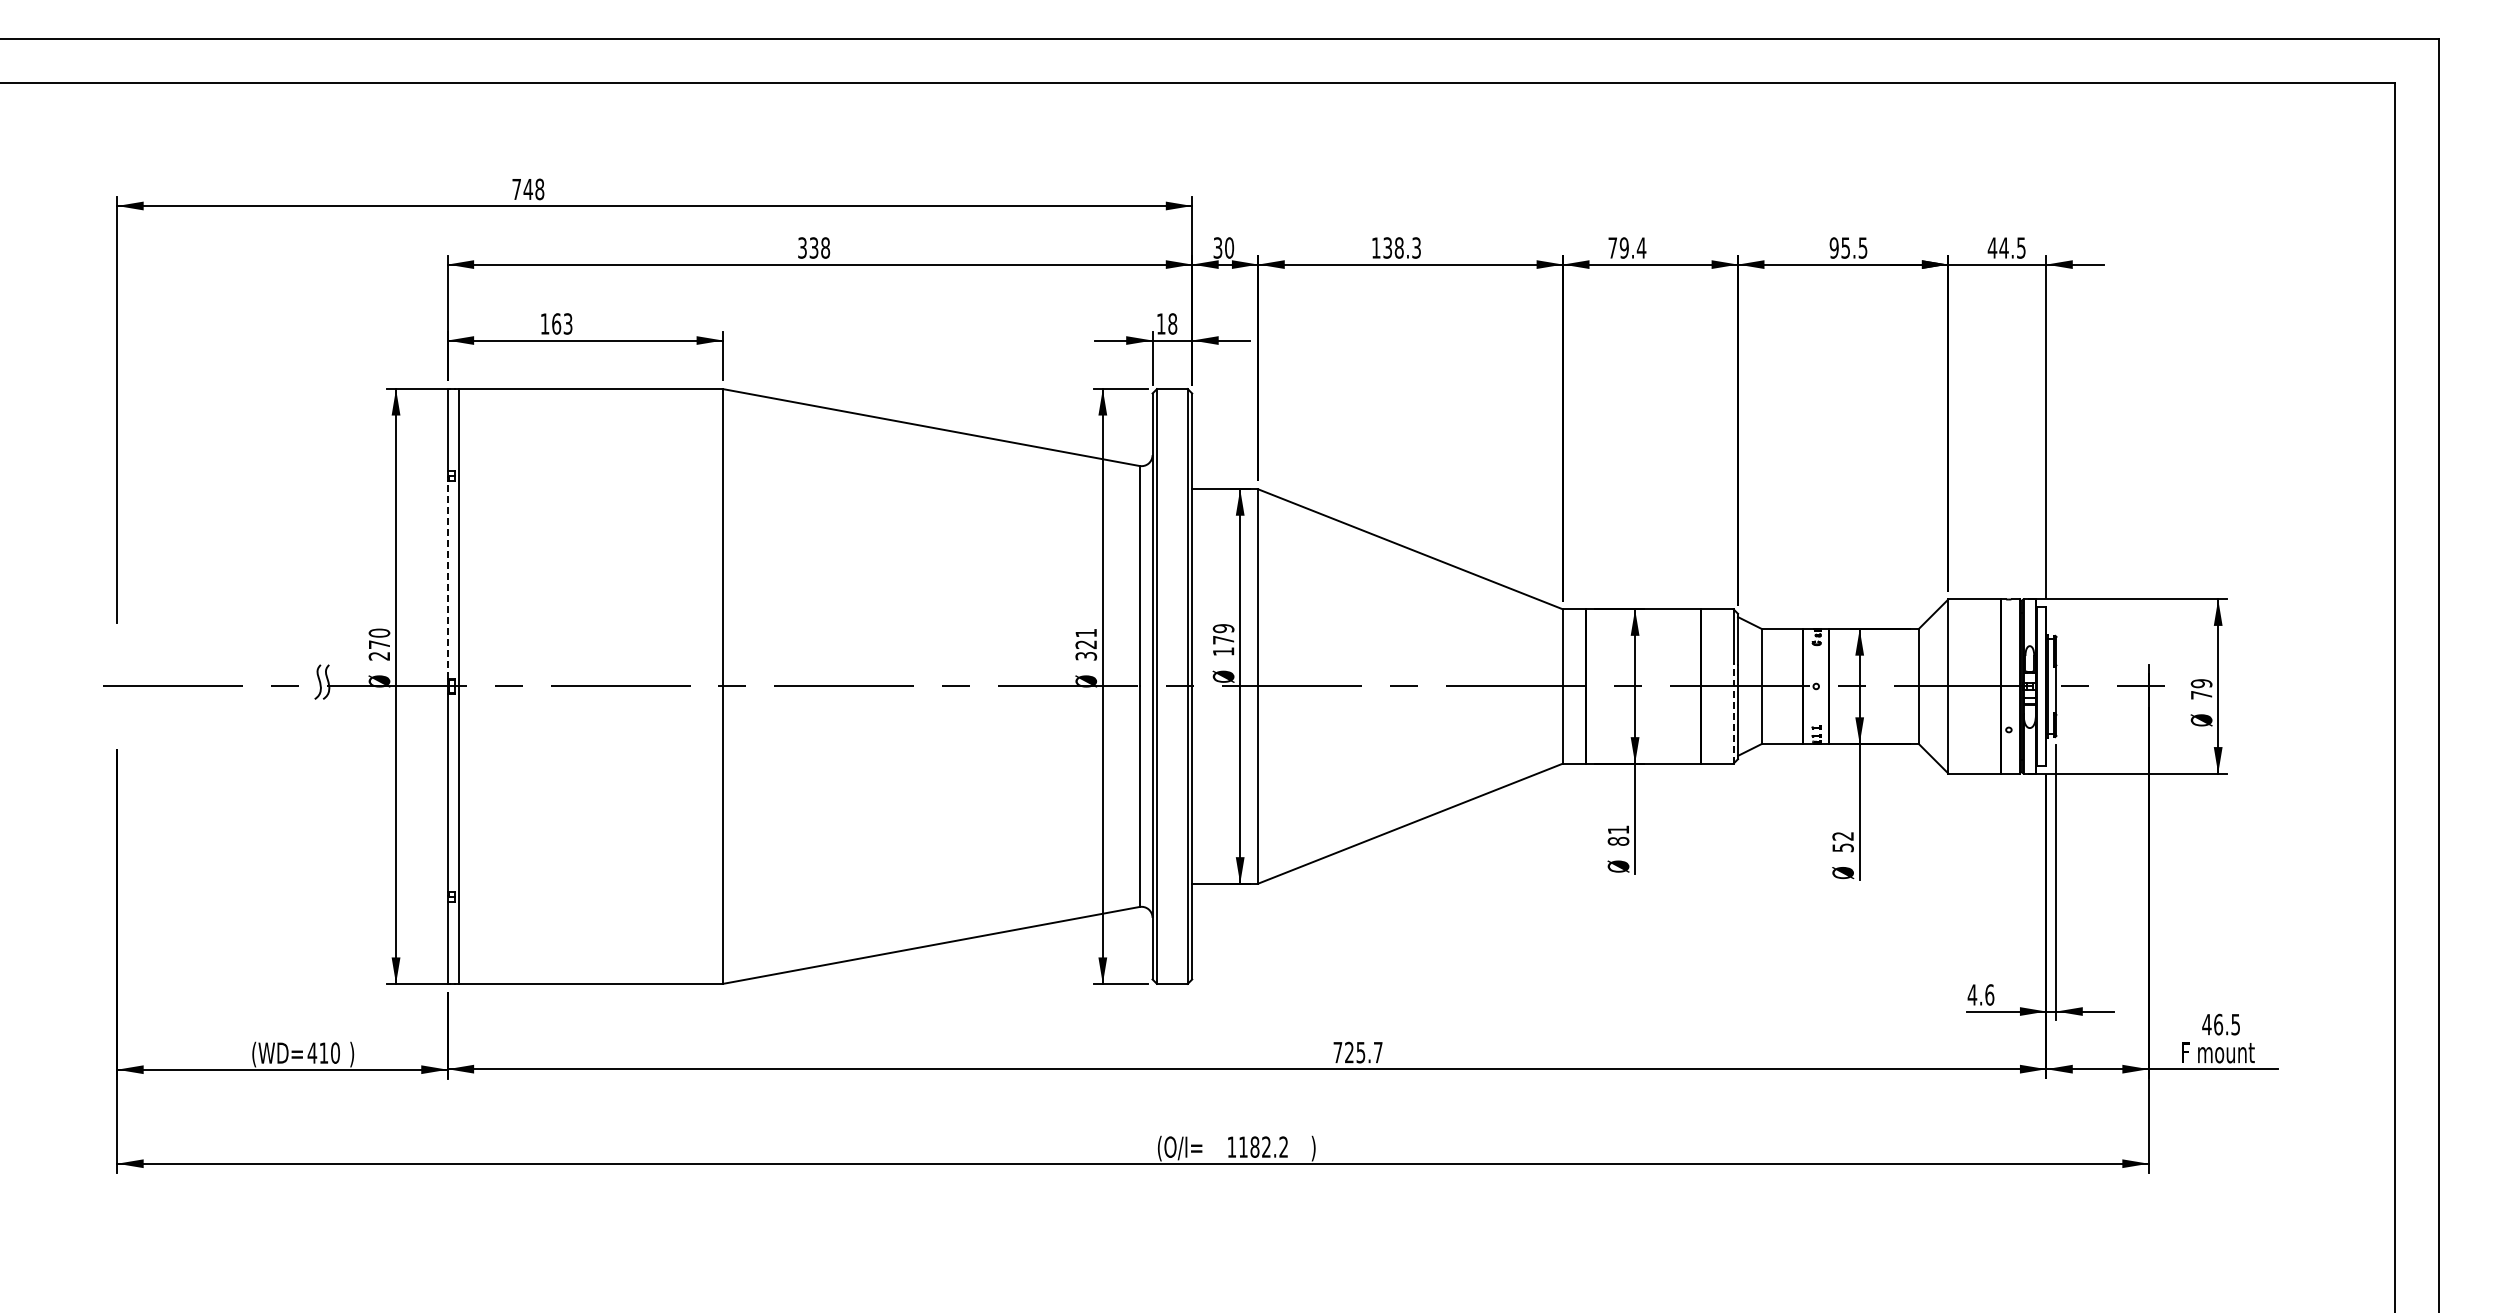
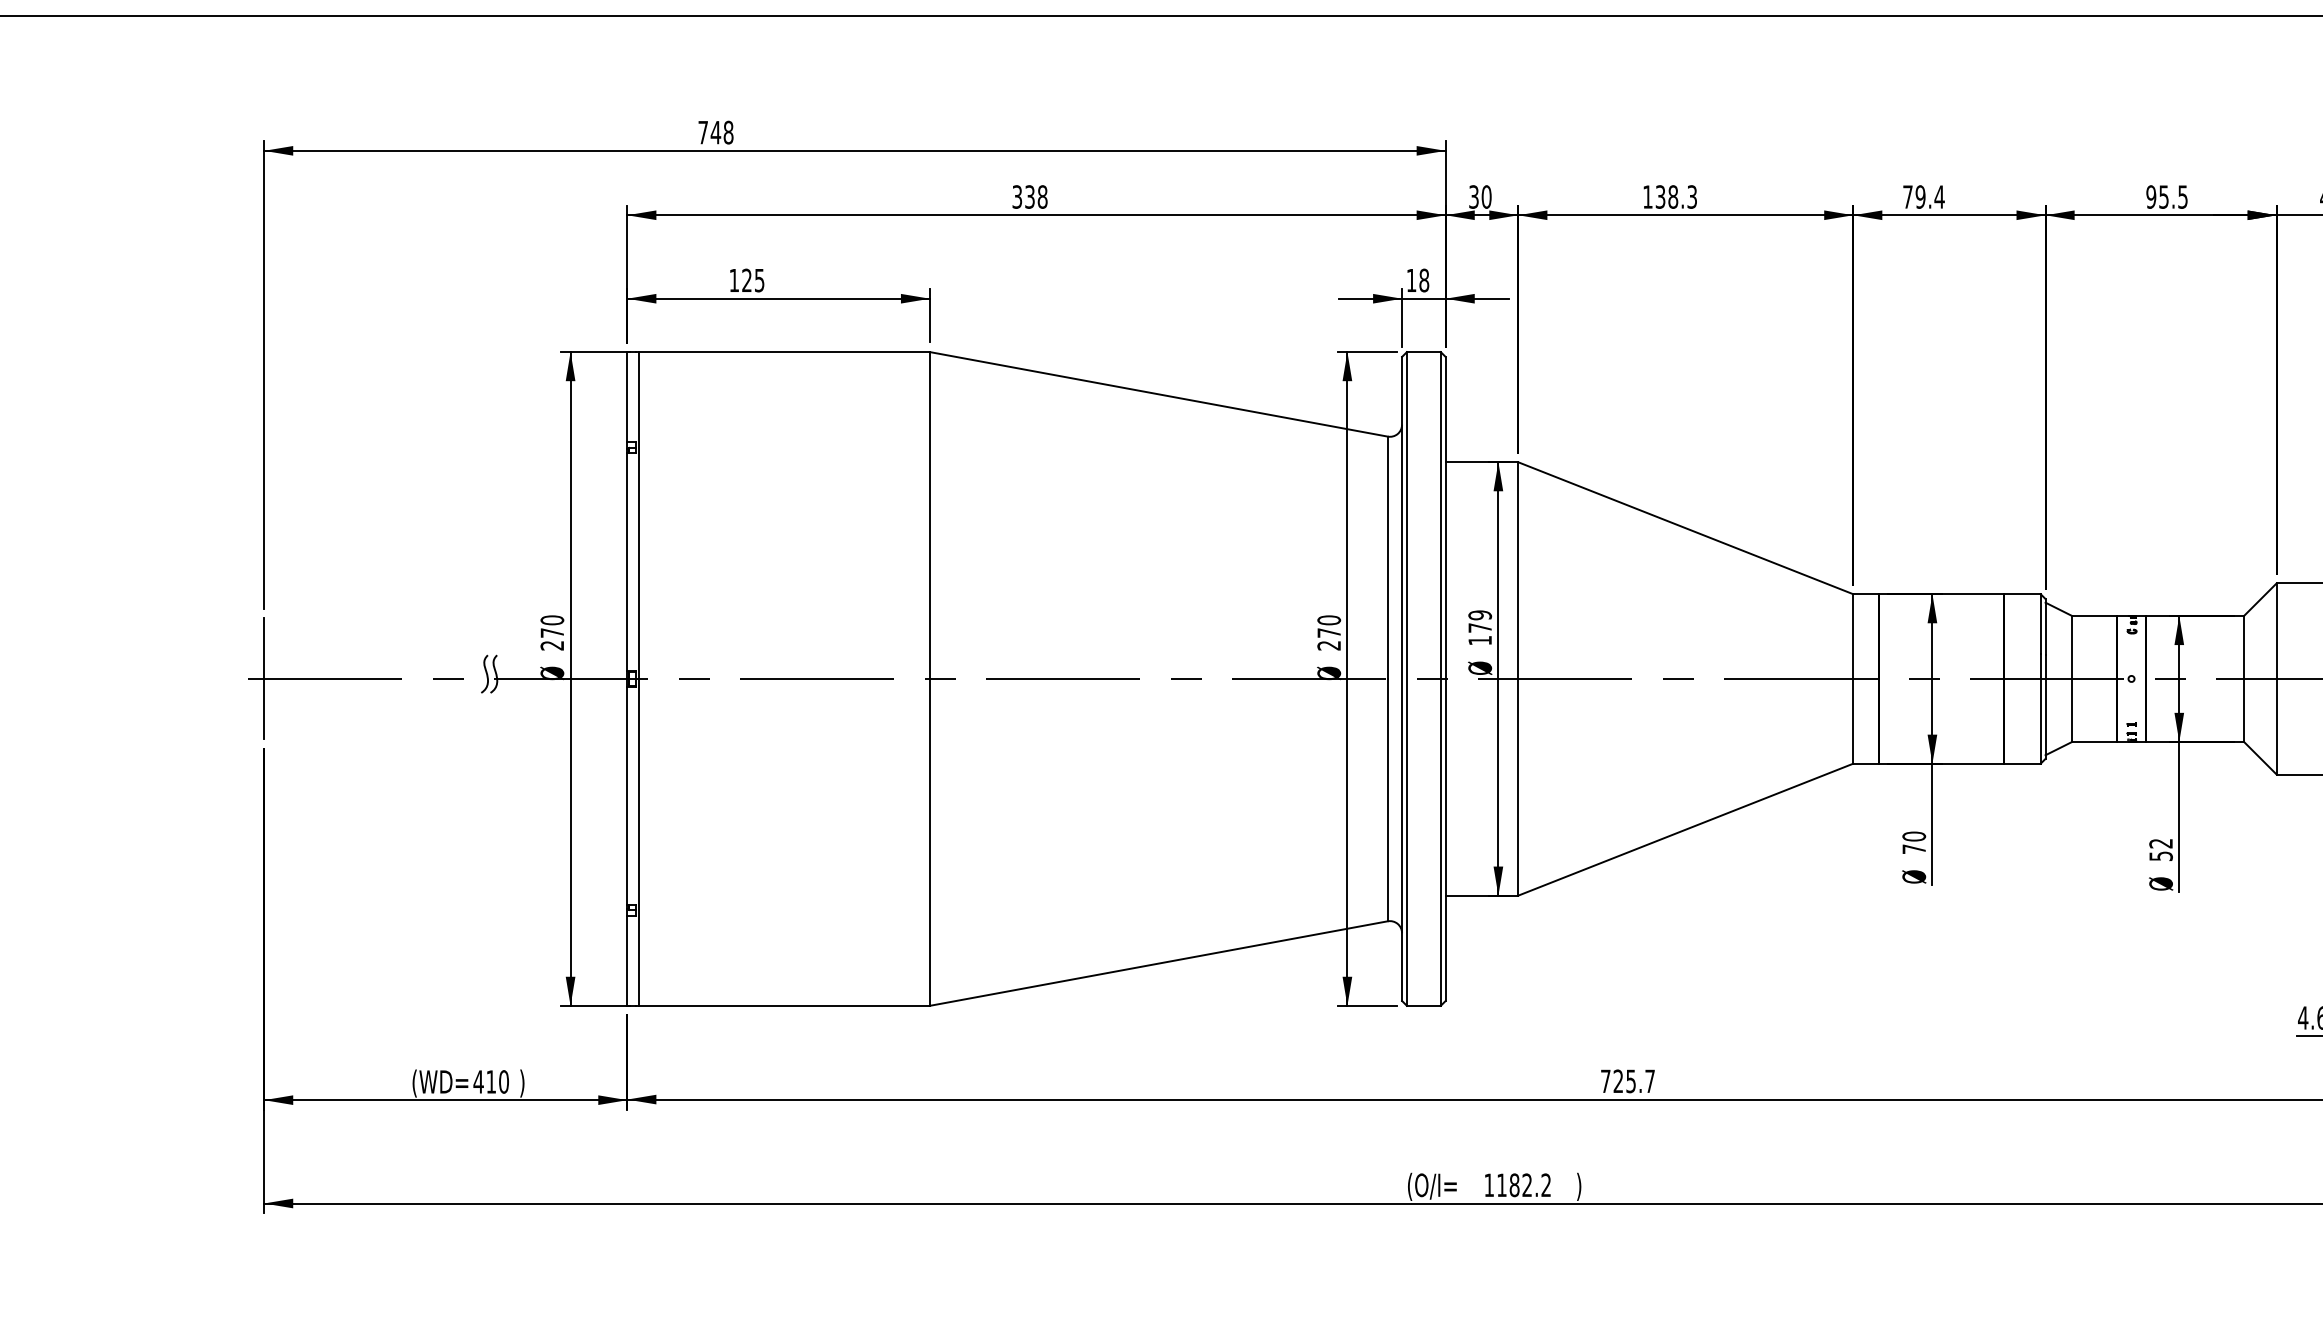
text: (562, 323) -> (753, 279), 163 -> 125
line: (447, 579) -> (627, 561), dashed -> solid
text: (1086, 644) -> (1329, 632), 321 -> 270
line: (117, 686) -> (264, 678), added
line: (1733, 712) -> (2040, 707), dashed -> solid
text: (1618, 835) -> (1914, 842), 81 -> 70

